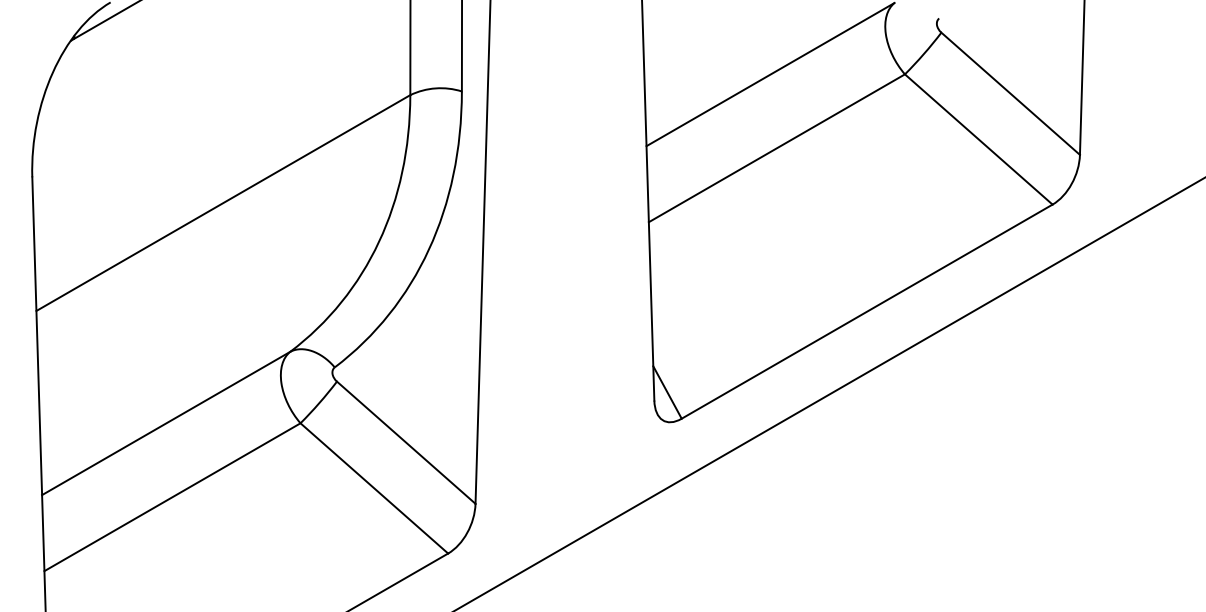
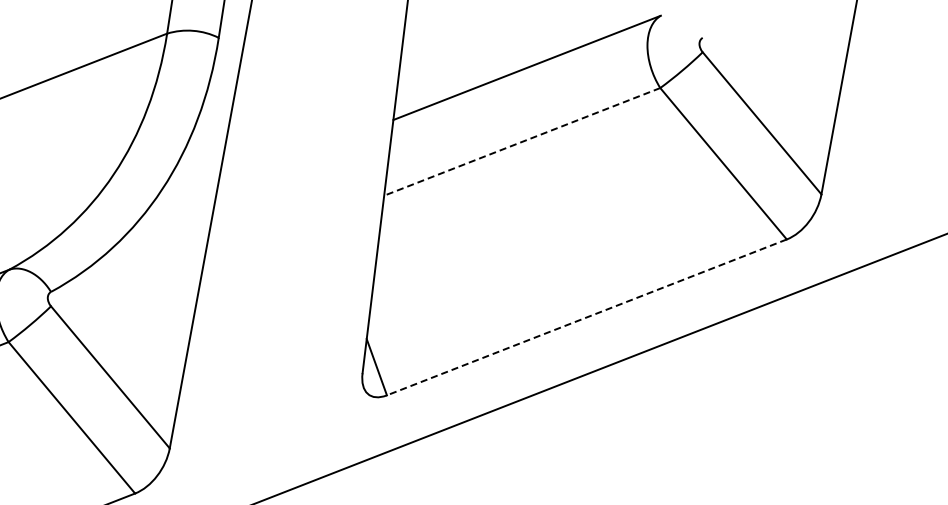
line: (776, 148) -> (521, 142), solid -> dashed
line: (866, 311) -> (586, 317), solid -> dashed

